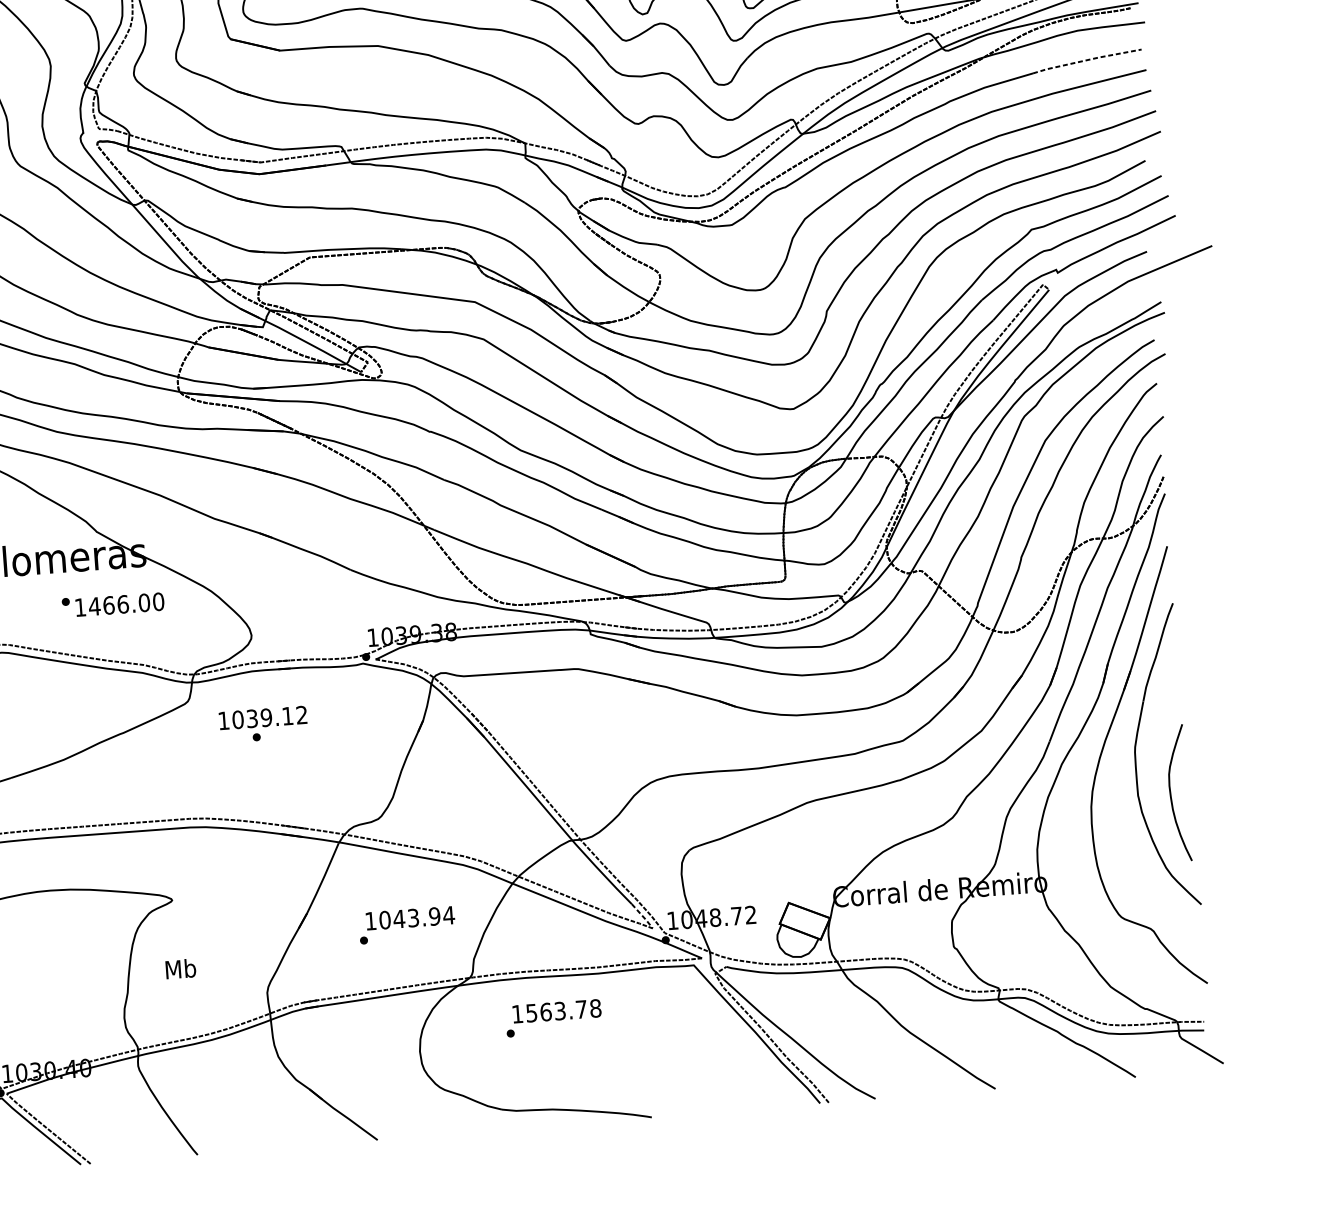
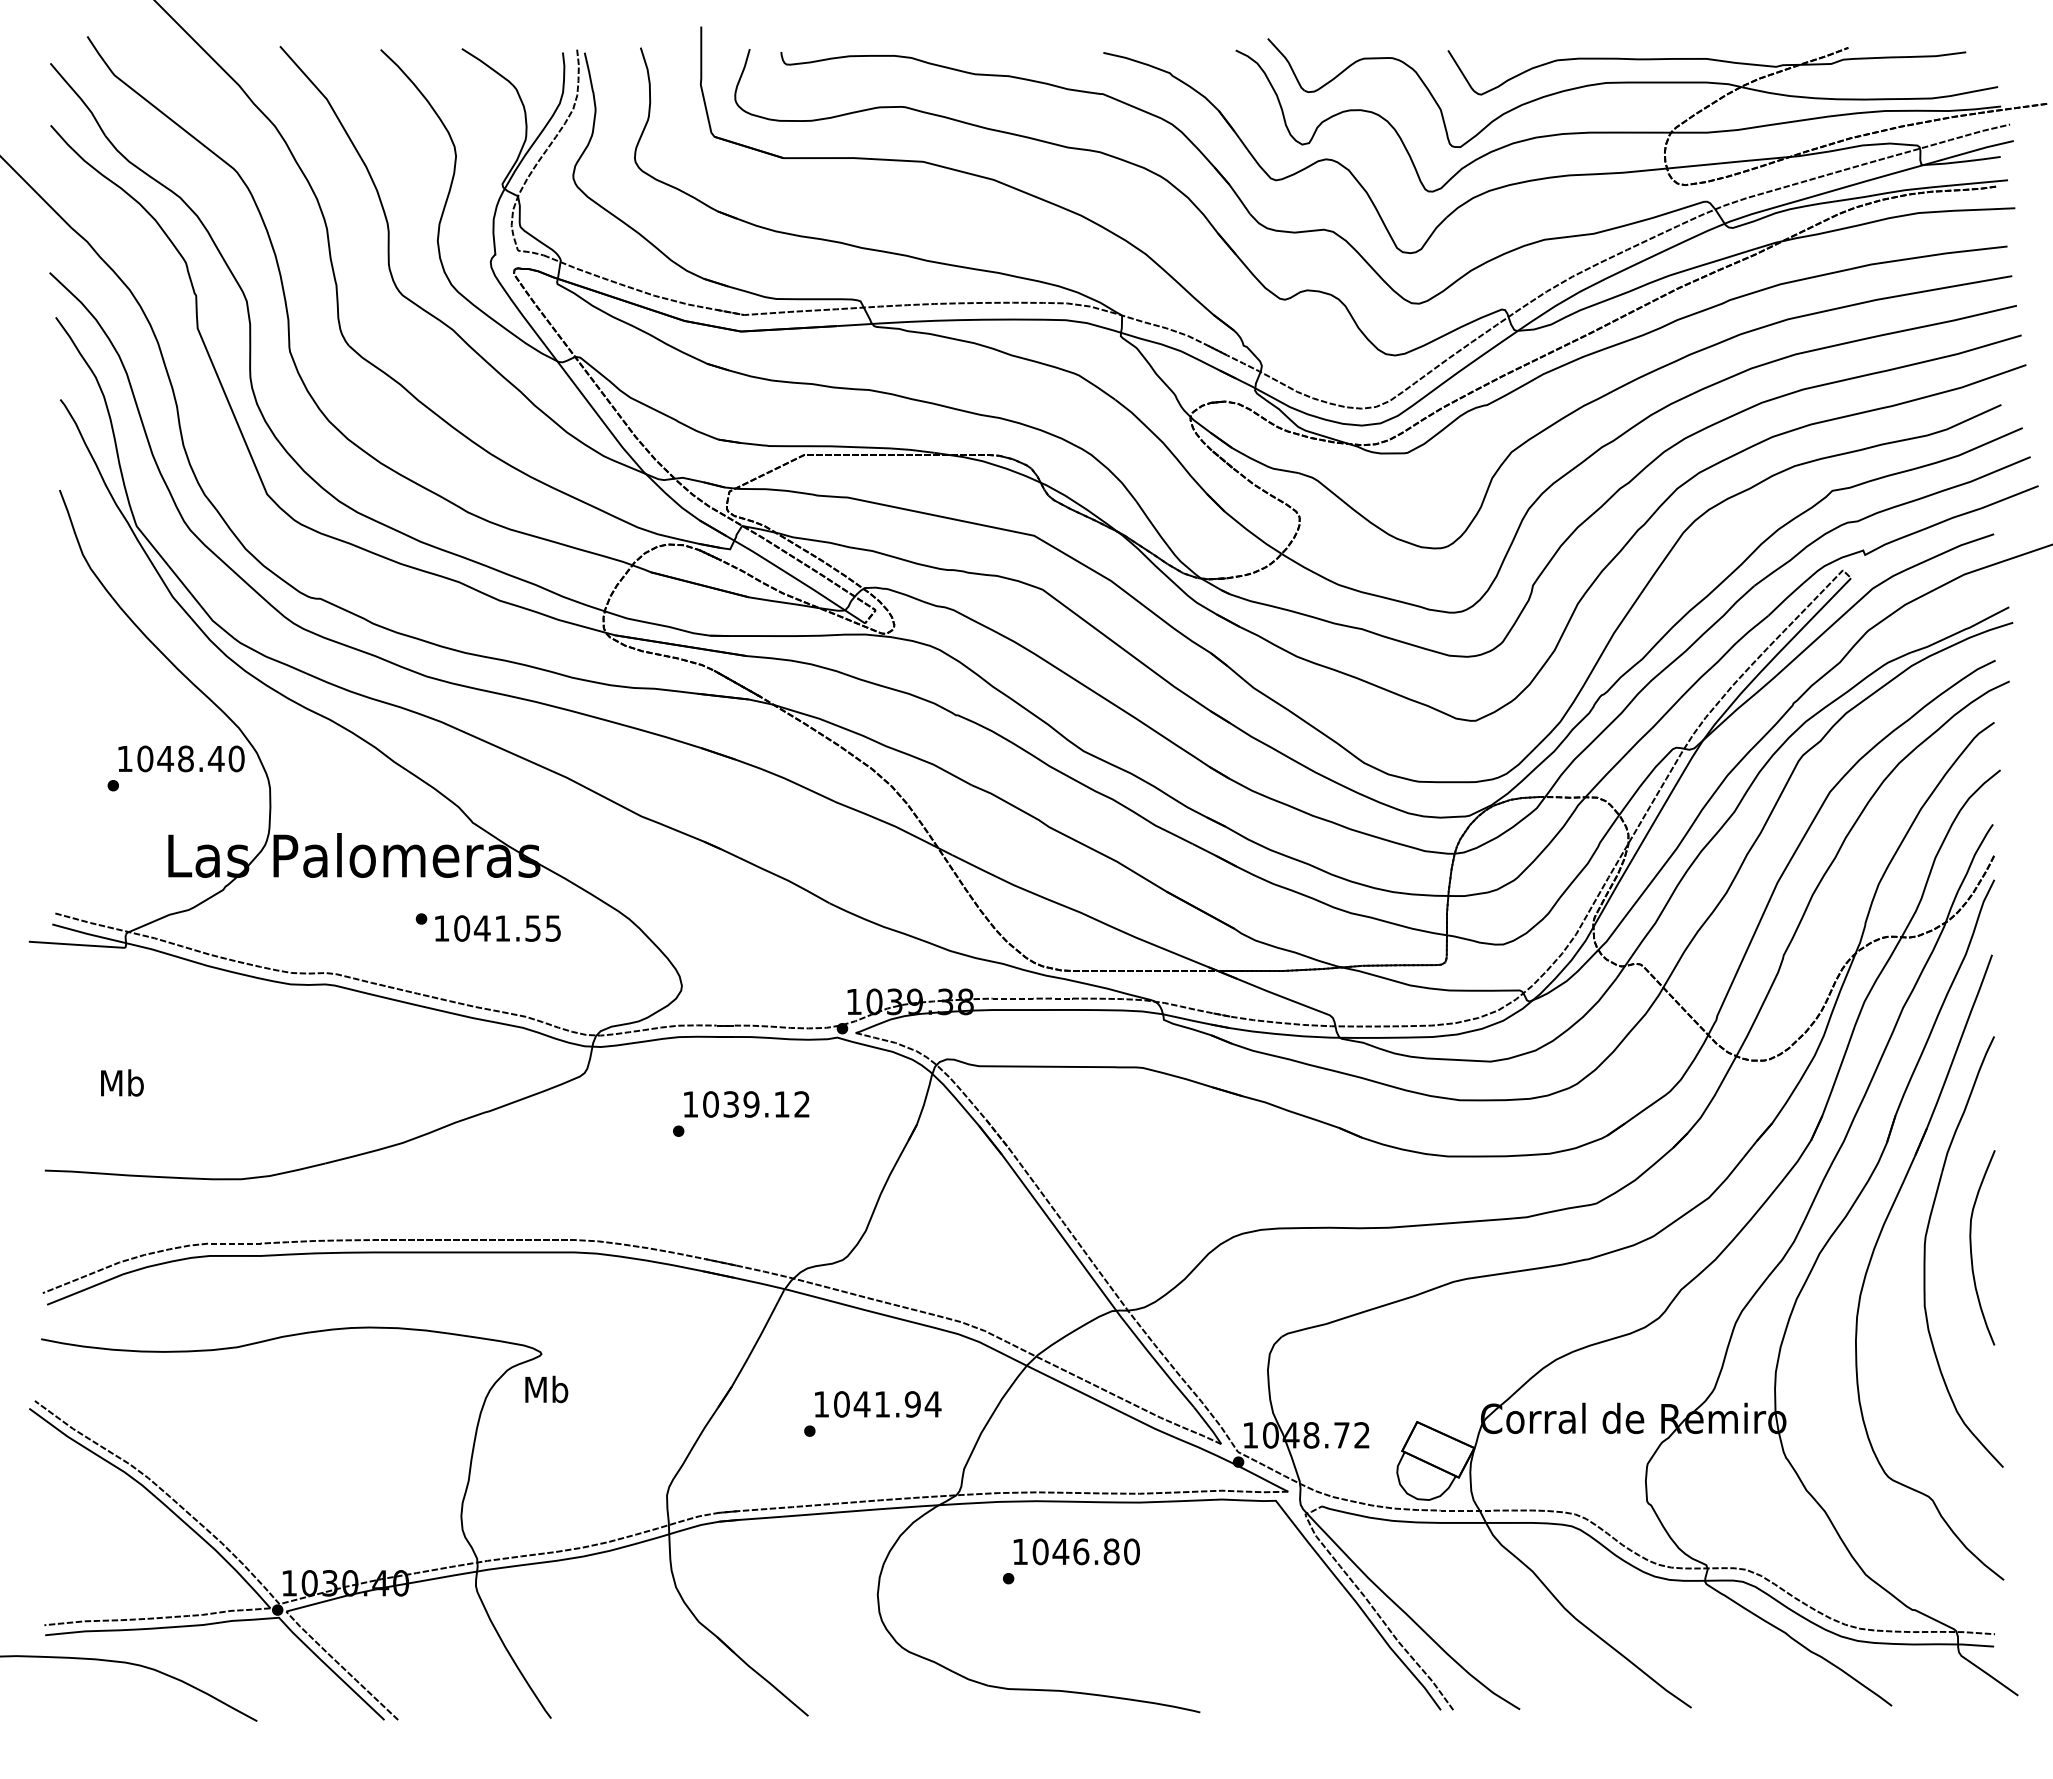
line: (1086, 59) -> (1928, 255), dashed -> solid
text: (126, 604) -> (507, 928), 1466.00 -> 1041.55
text: (262, 718) -> (746, 1104), moved
curve: (1170, 793) -> (1971, 1247), moved
line: (642, 916) -> (1208, 1425), dashed -> solid
text: (413, 918) -> (882, 1404), 1043.94 -> 1041.94
text: (180, 969) -> (546, 1389), moved
text: (563, 1010) -> (1085, 1551), 1563.78 -> 1046.80

